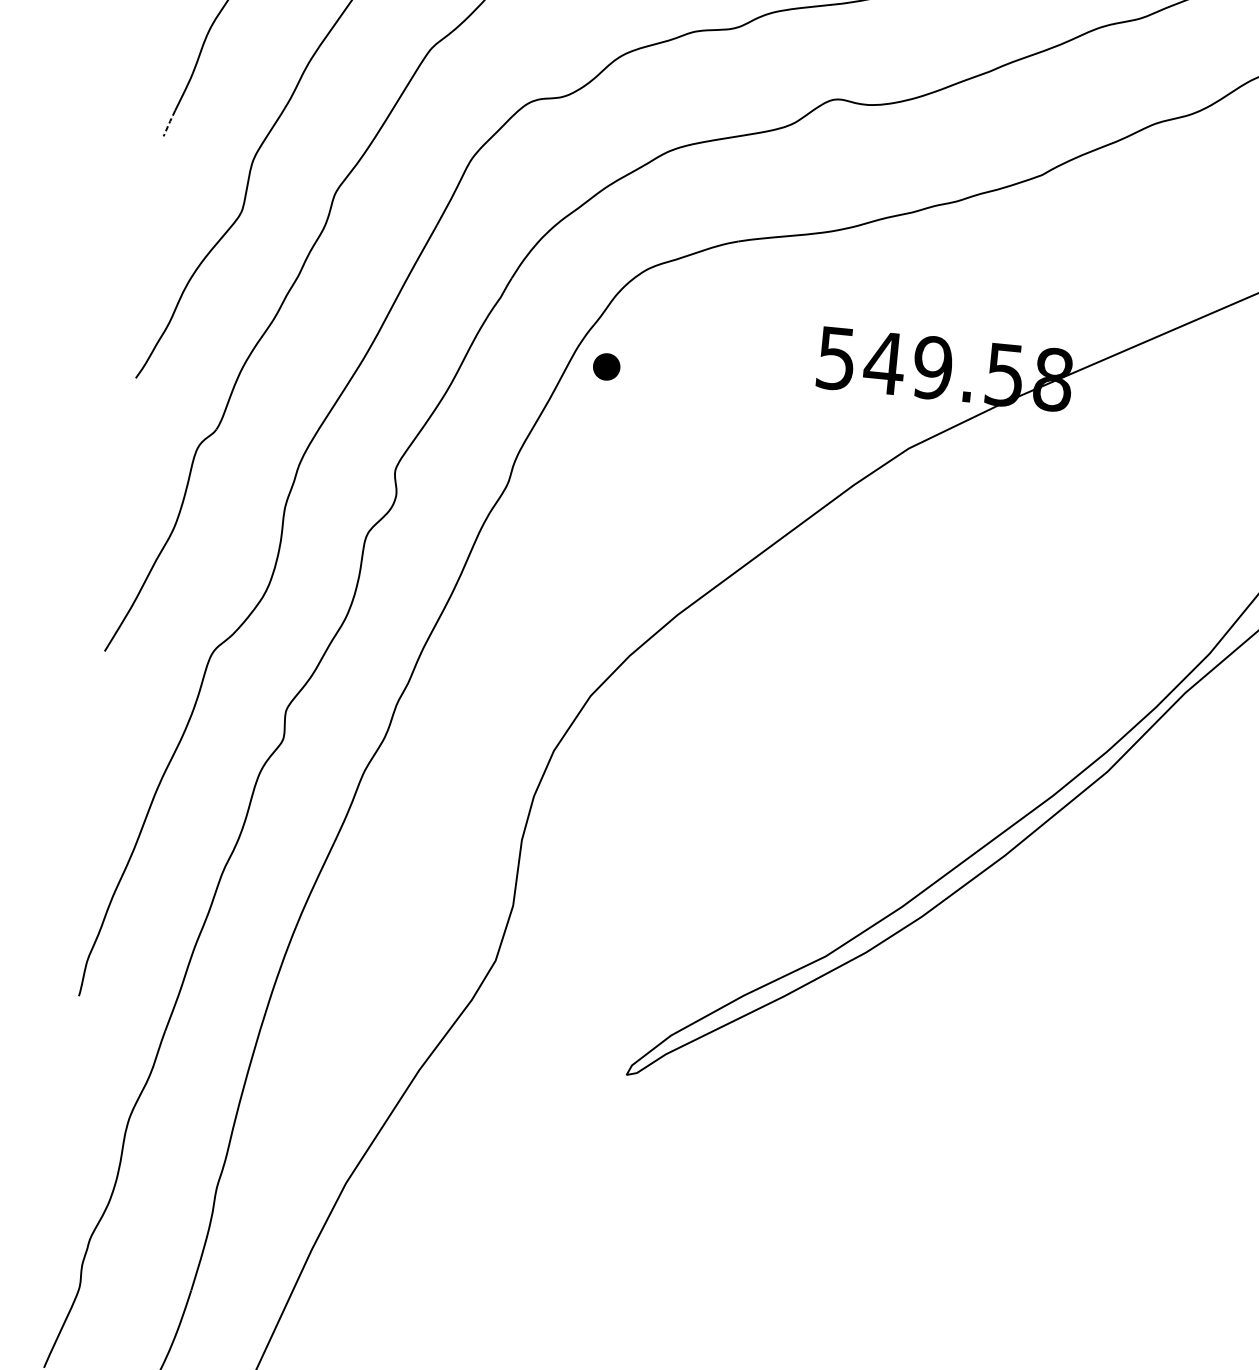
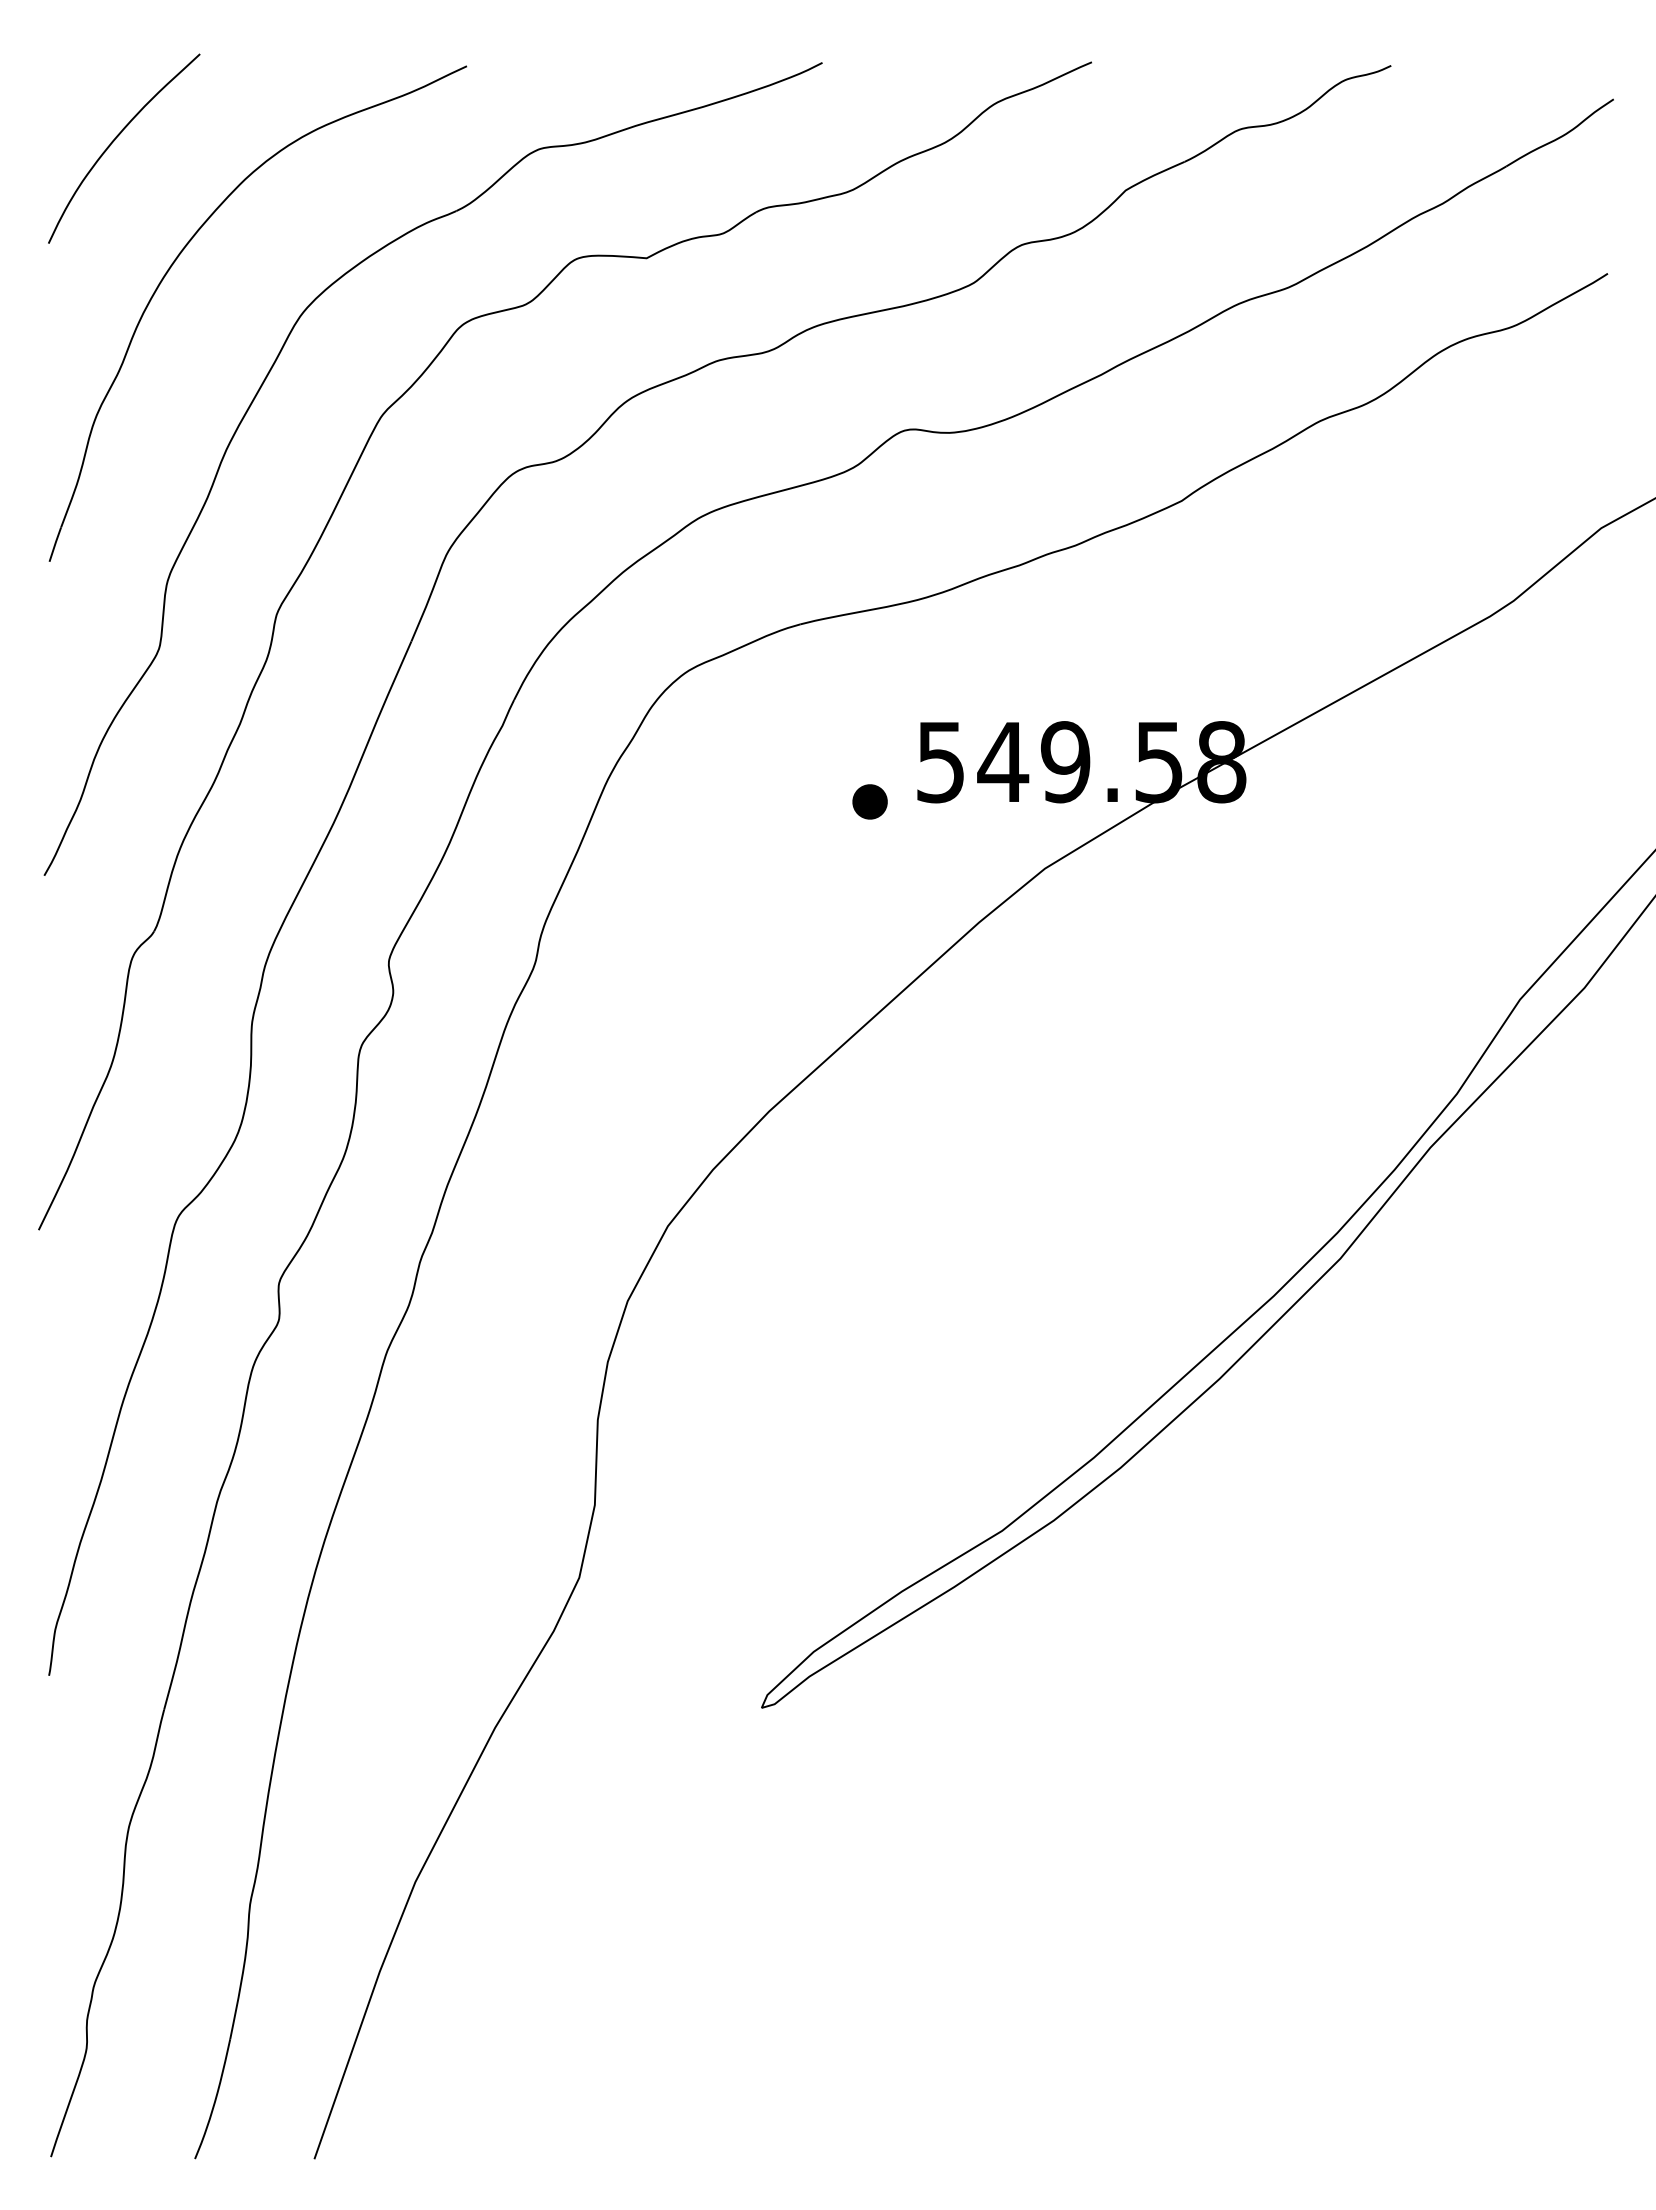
line: (169, 123) -> (55, 544), dashed -> solid
part: (606, 366) -> (869, 801), moved

